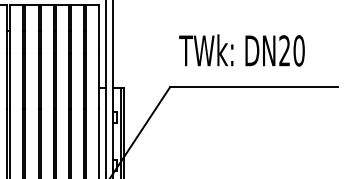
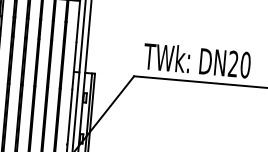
text: (241, 50) -> (196, 60), moved

